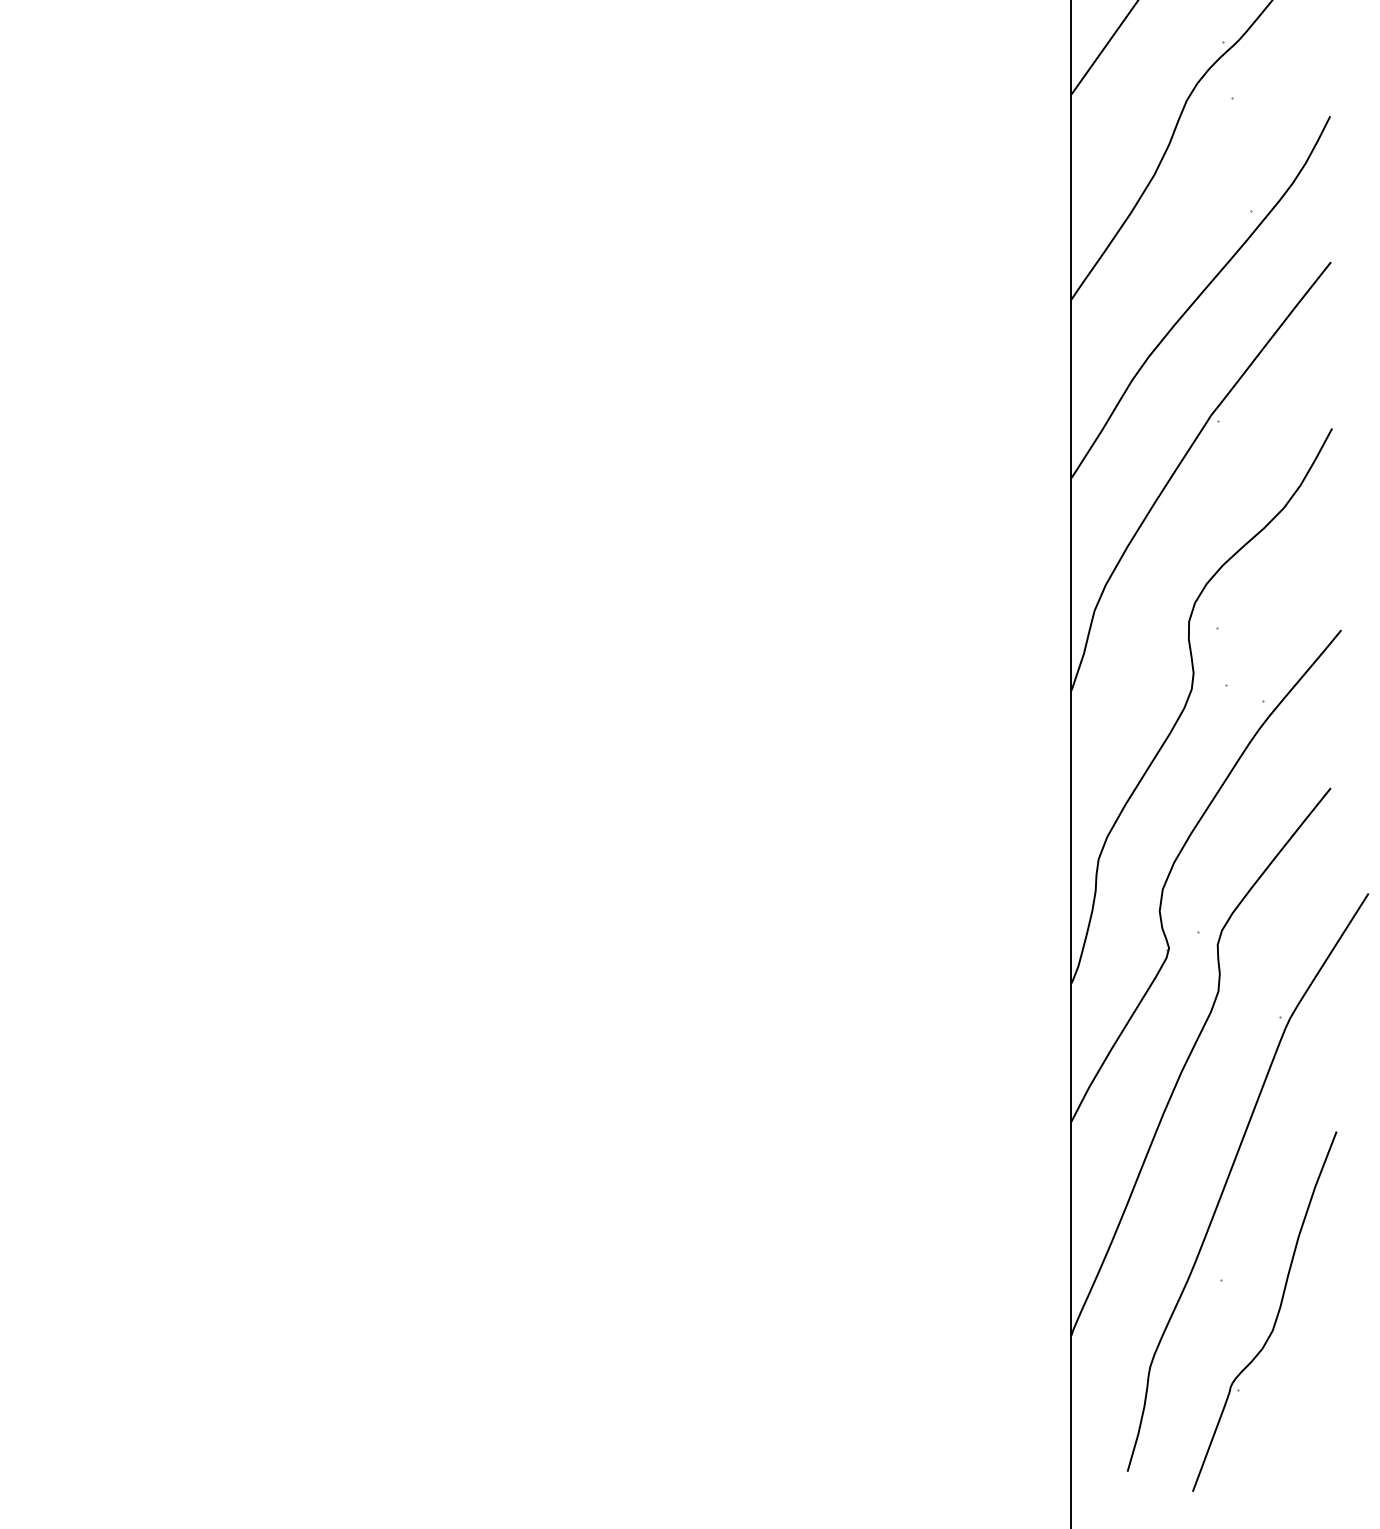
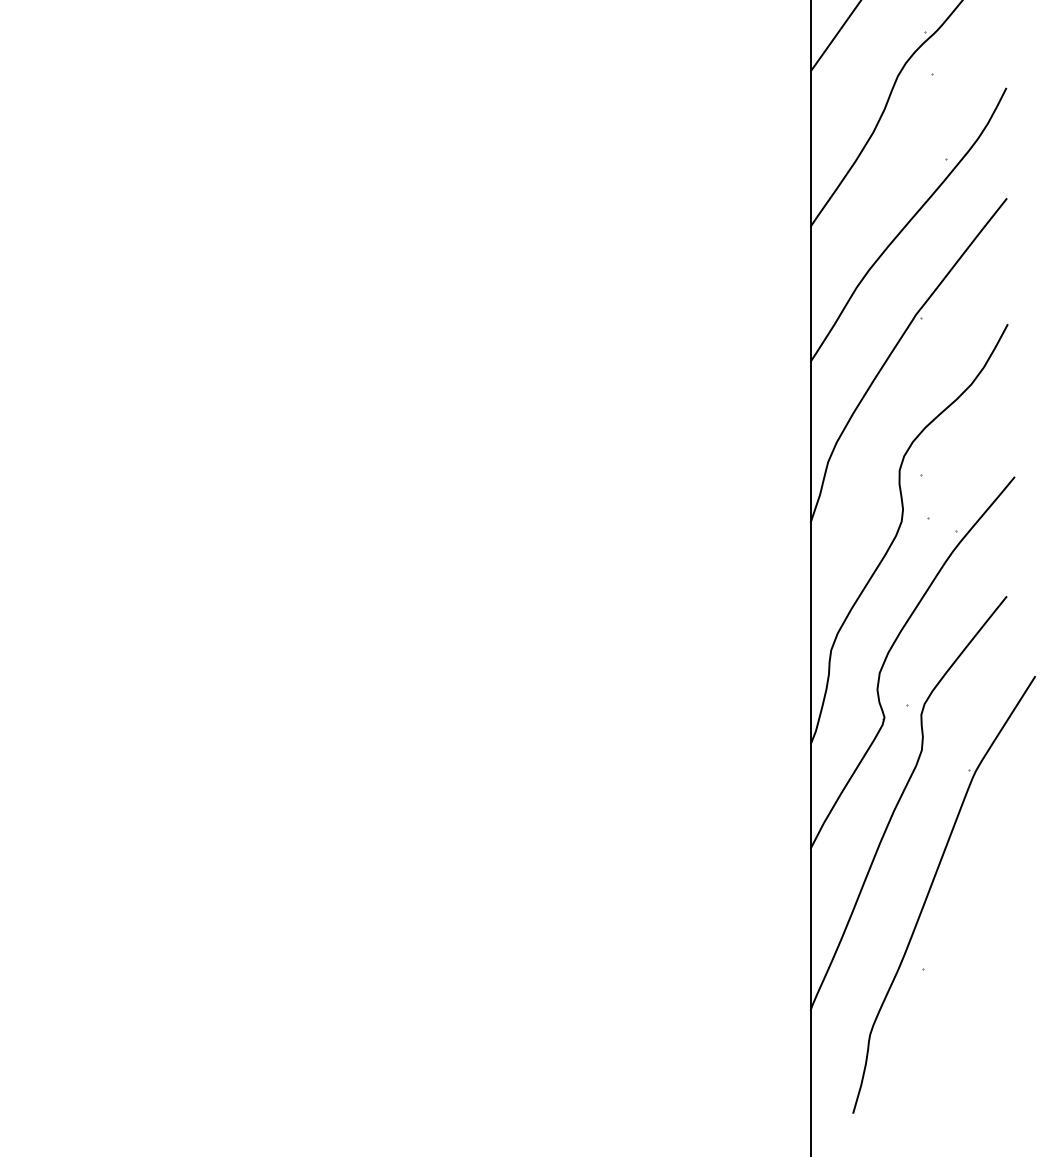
part: (1276, 1315) -> (965, 995), removed

